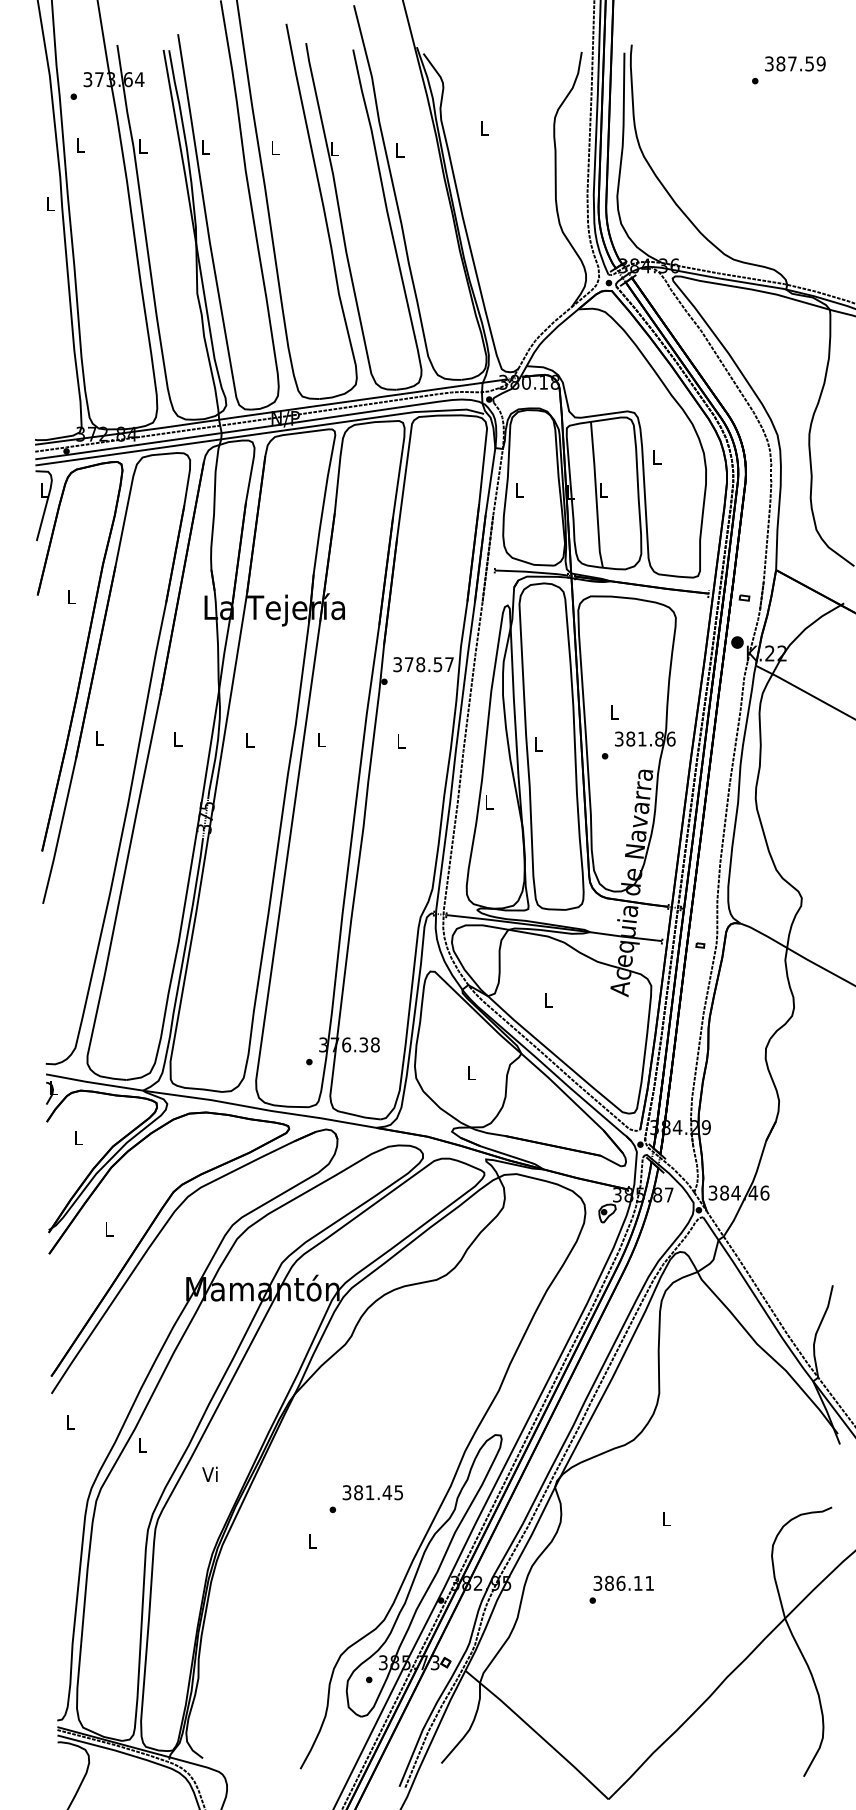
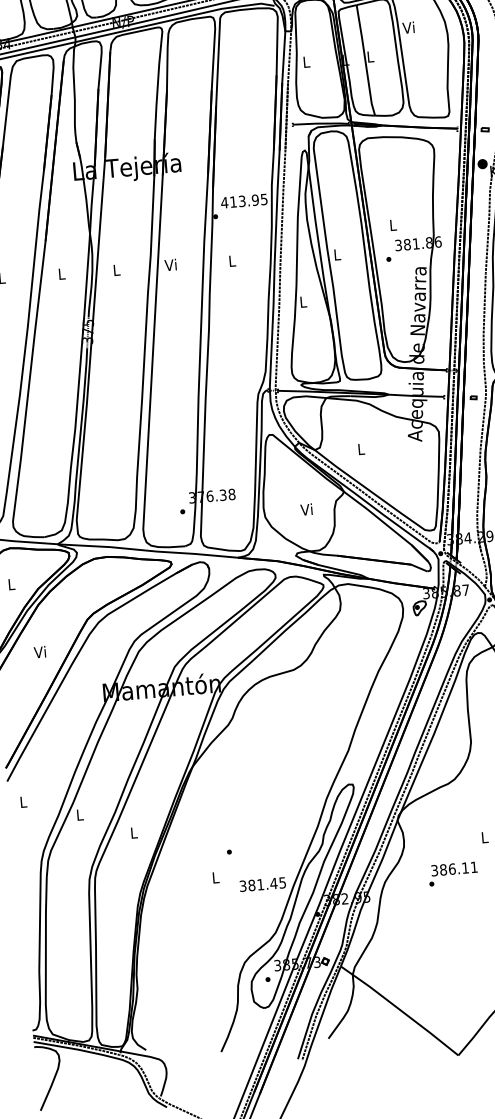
text: (655, 456) -> (408, 27), L -> Vi
text: (422, 664) -> (243, 201), 378.57 -> 413.95
text: (320, 739) -> (170, 264), L -> Vi
text: (470, 1072) -> (306, 509), L -> Vi
text: (107, 1228) -> (39, 651), L -> Vi
text: (209, 1473) -> (132, 832), Vi -> L
text: (372, 1492) -> (262, 884), moved
text: (621, 1589) -> (453, 873), moved

